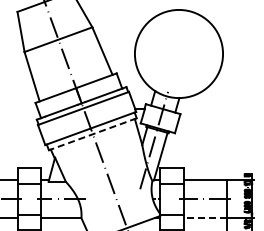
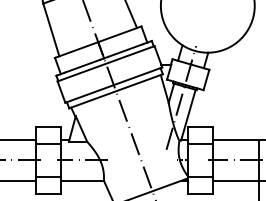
line: (92, 134) -> (115, 91), dashed -> solid
line: (205, 218) -> (236, 181), dashed -> solid

